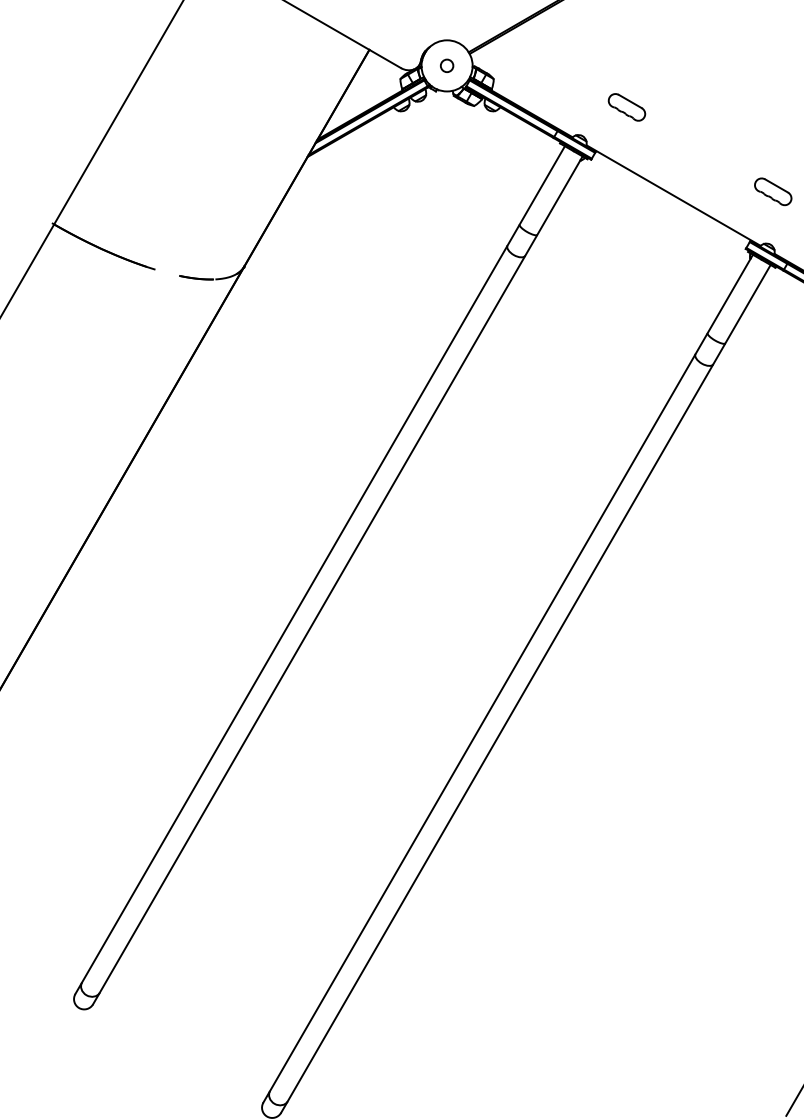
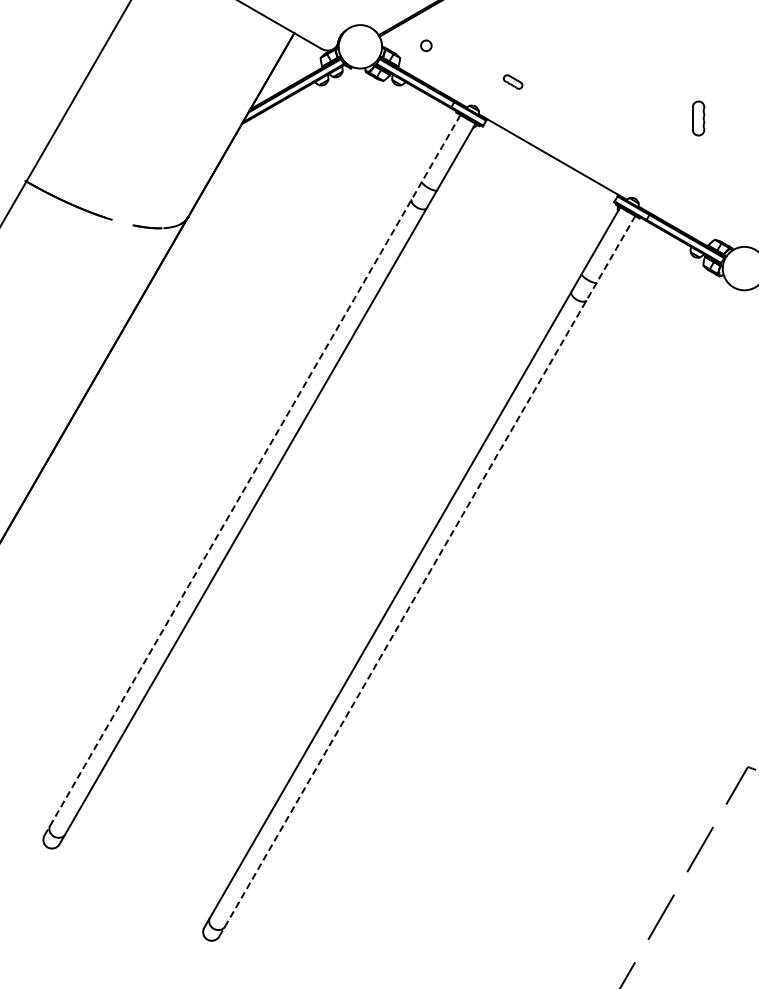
circle: (447, 65) -> (426, 45), moved
part: (626, 106) -> (512, 81), size x0.6
part: (773, 191) -> (637, 153), removed
line: (320, 570) -> (252, 475), solid -> dashed
line: (526, 689) -> (427, 576), solid -> dashed

